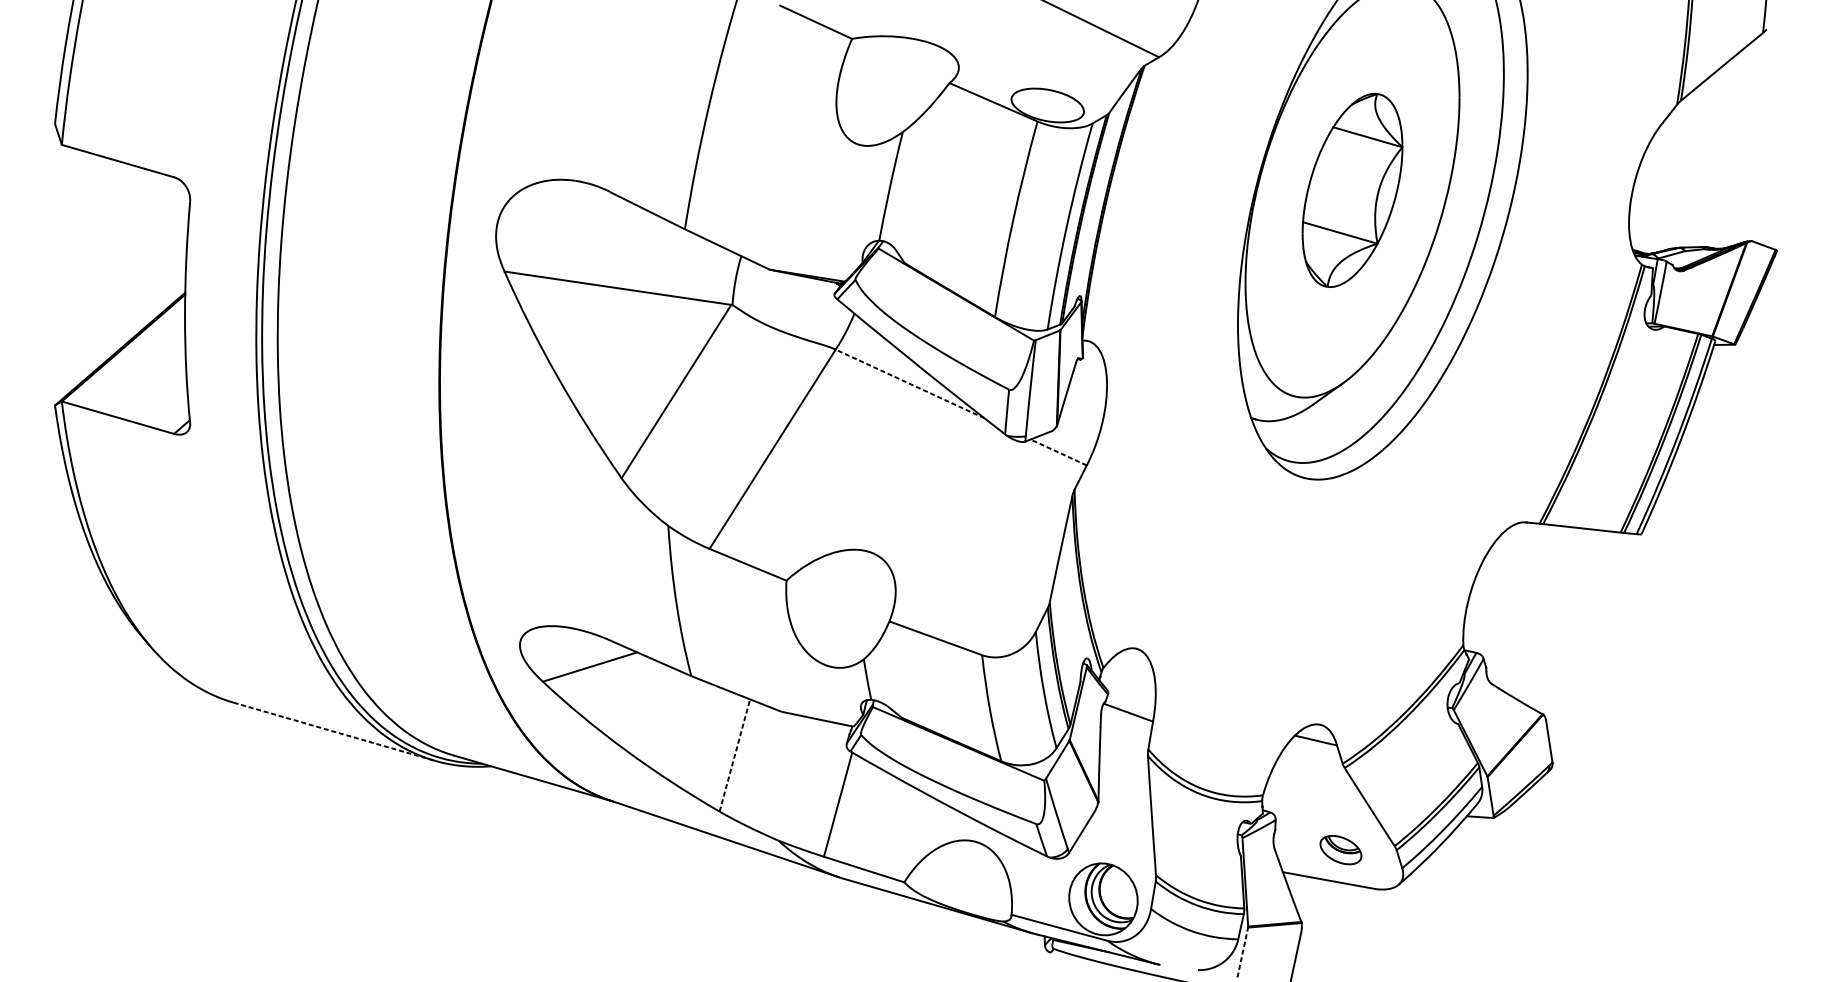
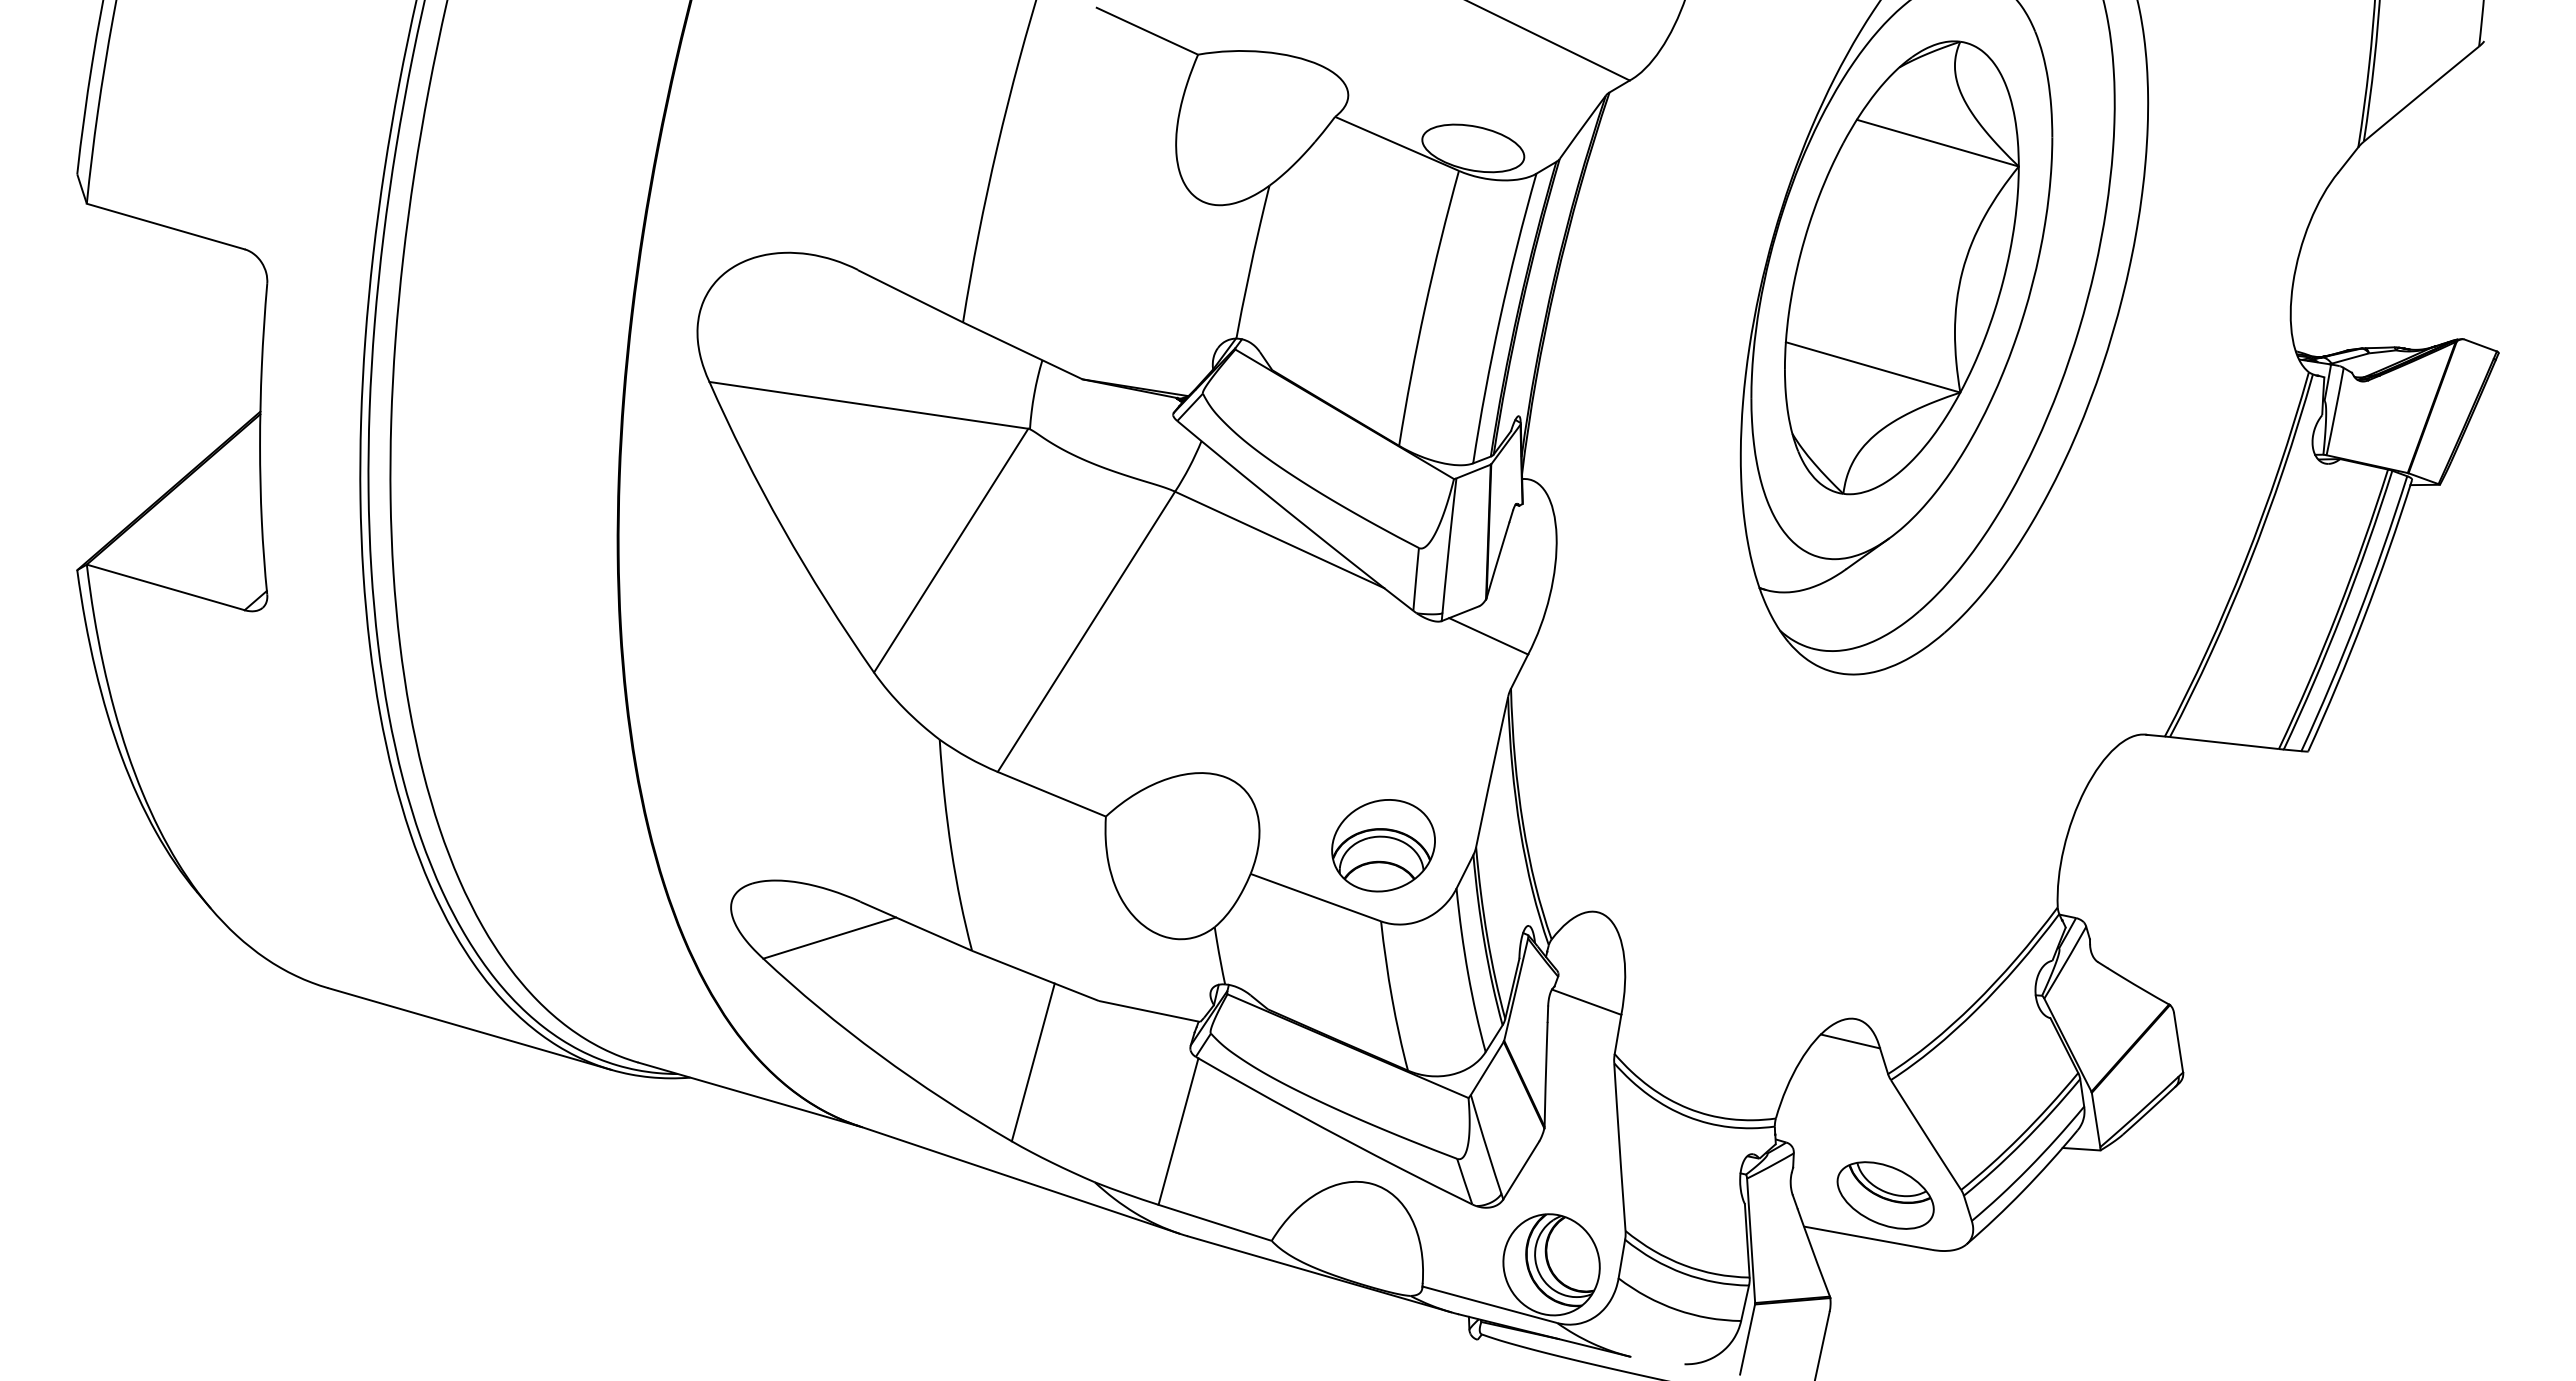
part: (1352, 190) -> (1901, 267), size x1.67
line: (909, 383) -> (1279, 539), dashed -> solid
line: (1058, 452) -> (1488, 636), dashed -> solid
part: (983, 601) -> (1383, 845), added
line: (334, 732) -> (470, 1029), dashed -> solid
line: (735, 755) -> (1033, 1062), dashed -> solid
part: (1340, 850) -> (1885, 1195), size x1.67
line: (1242, 952) -> (1747, 1339), dashed -> solid

